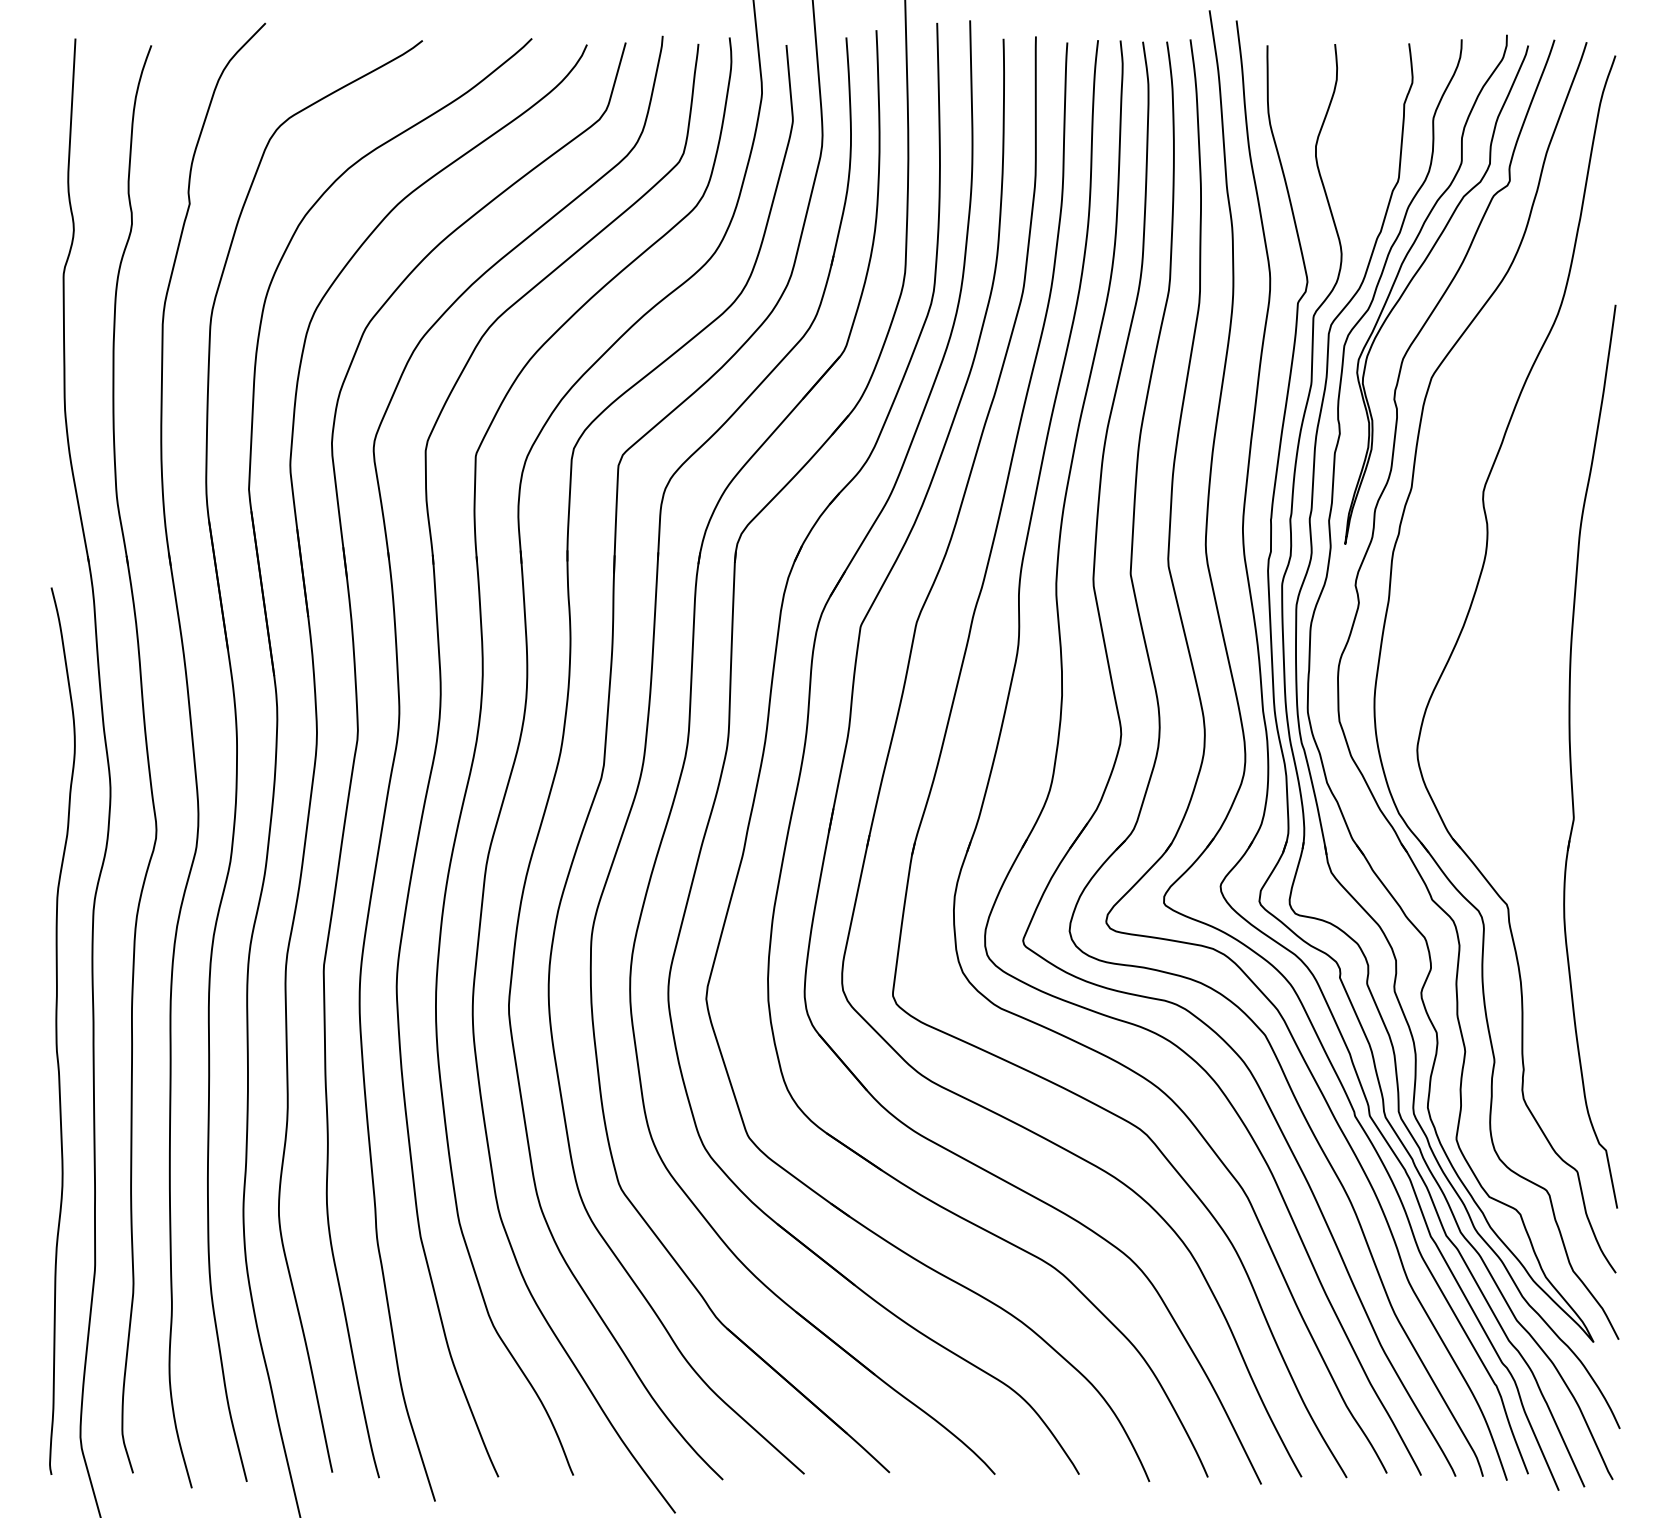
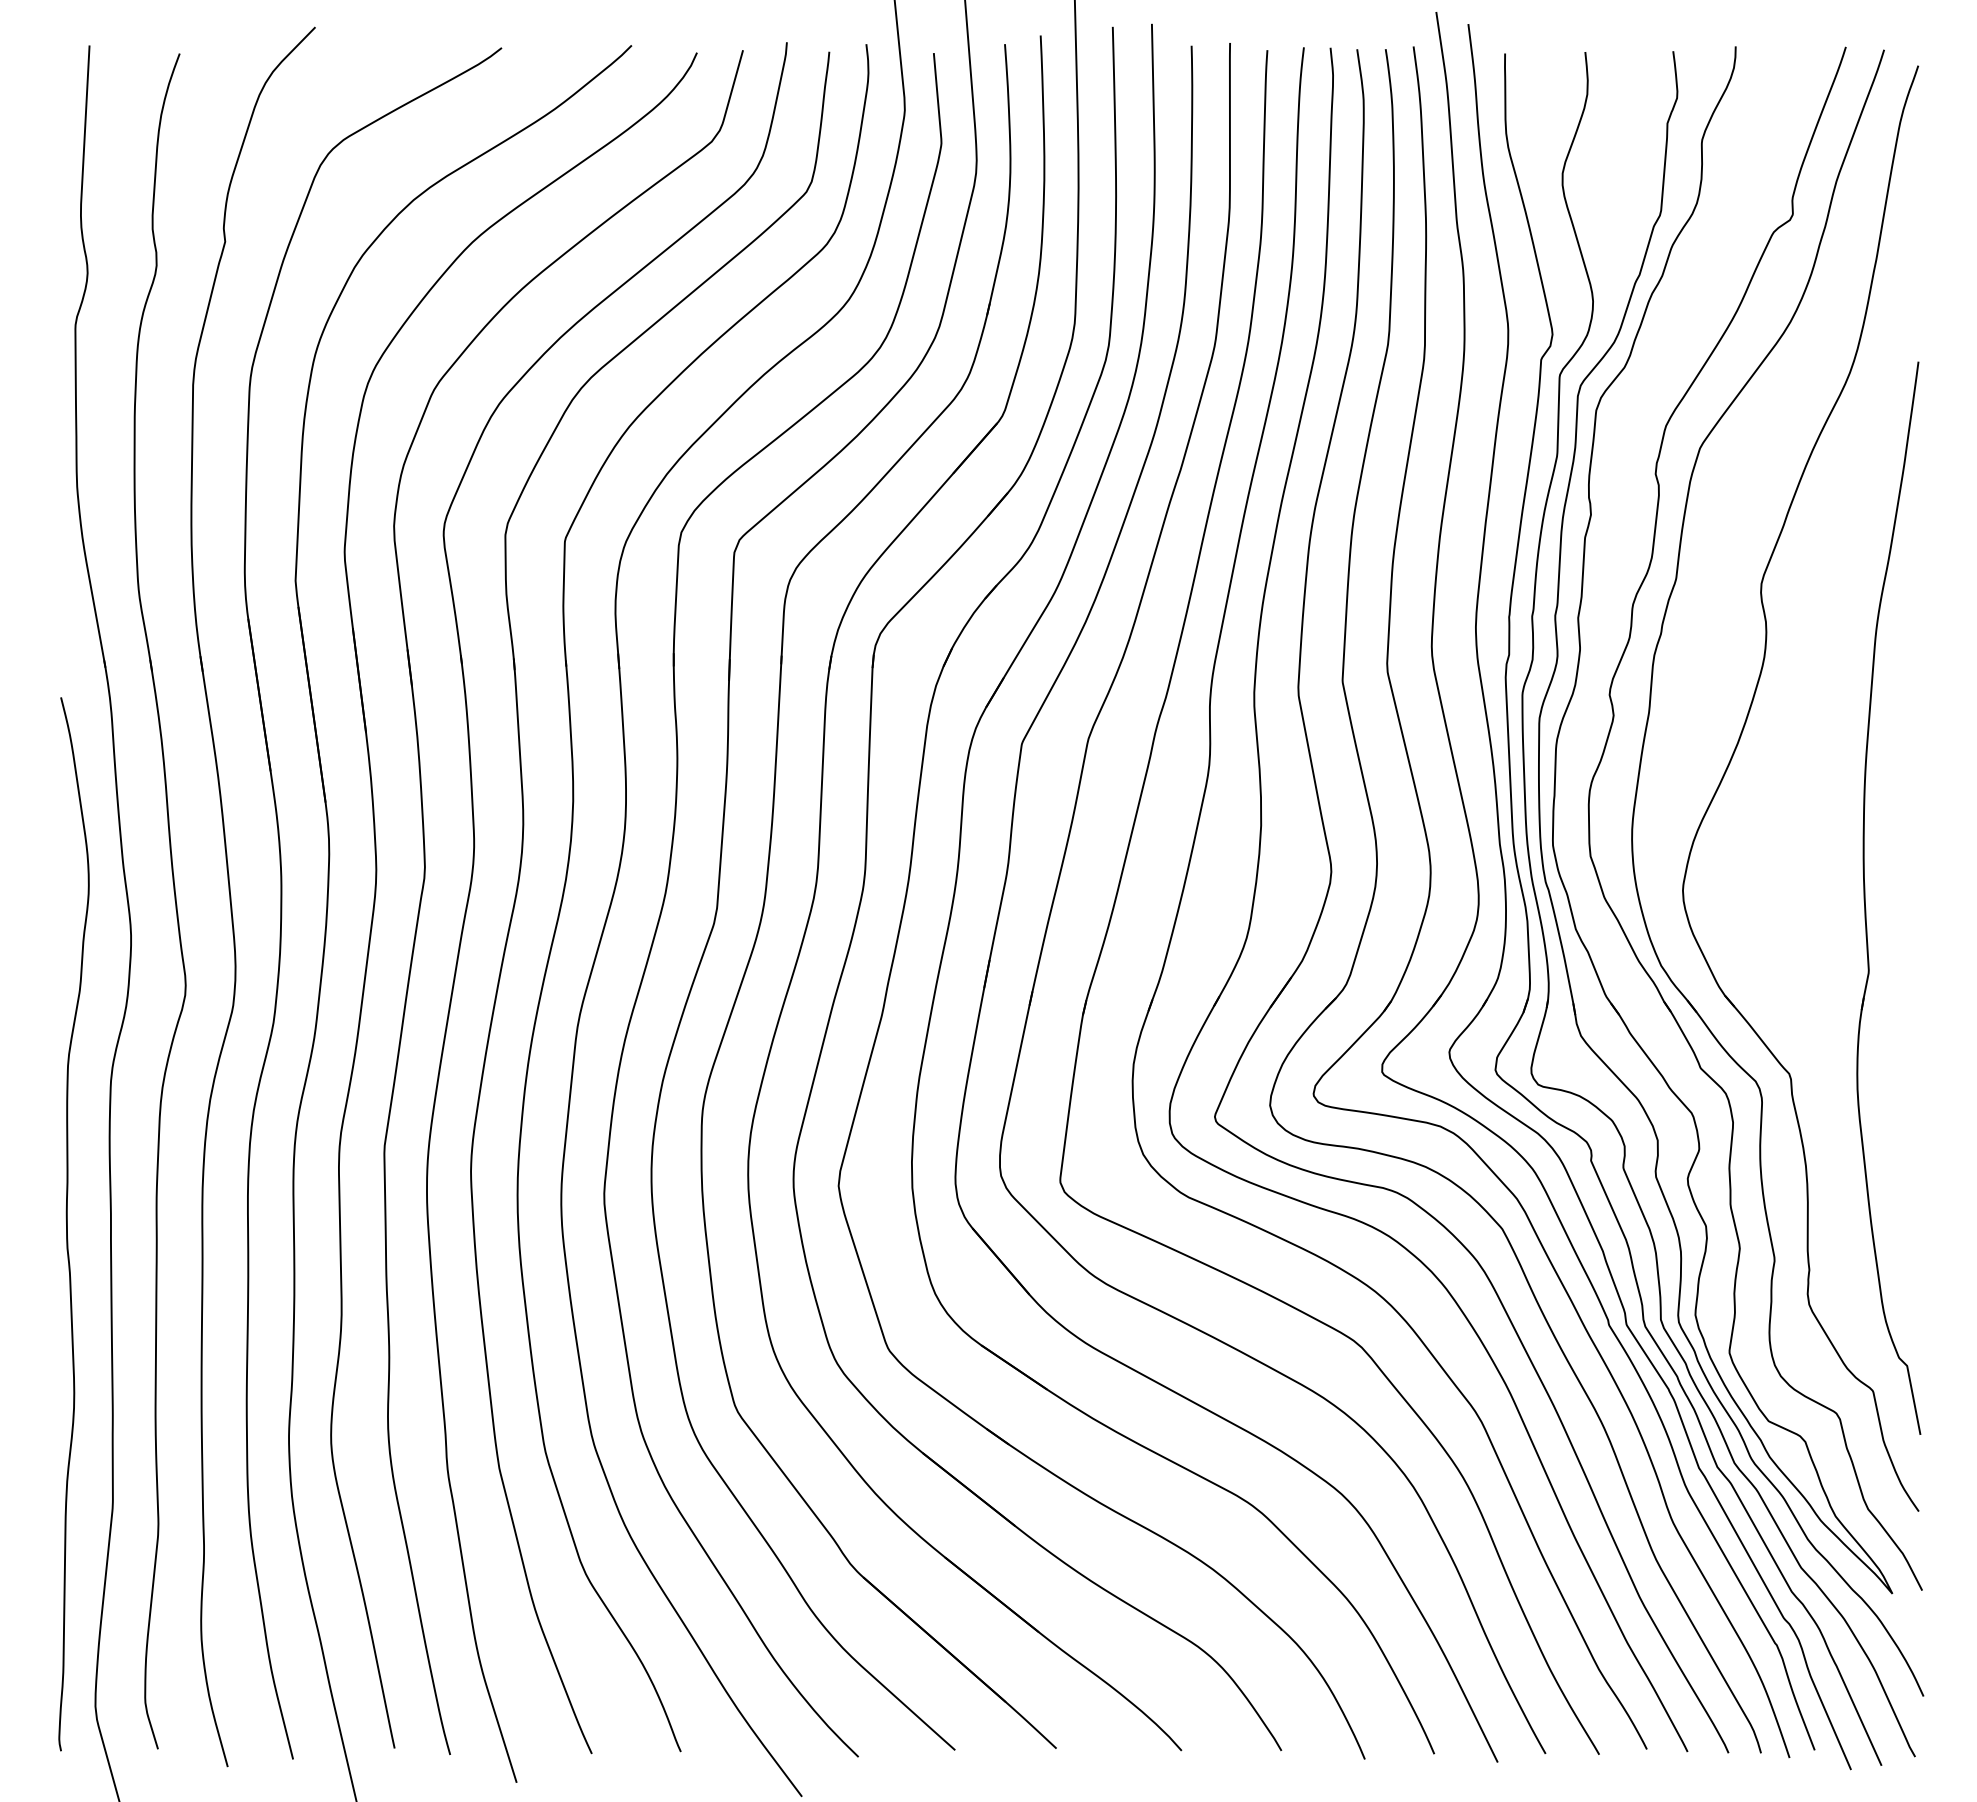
curve: (1416, 275) -> (1681, 326), removed

